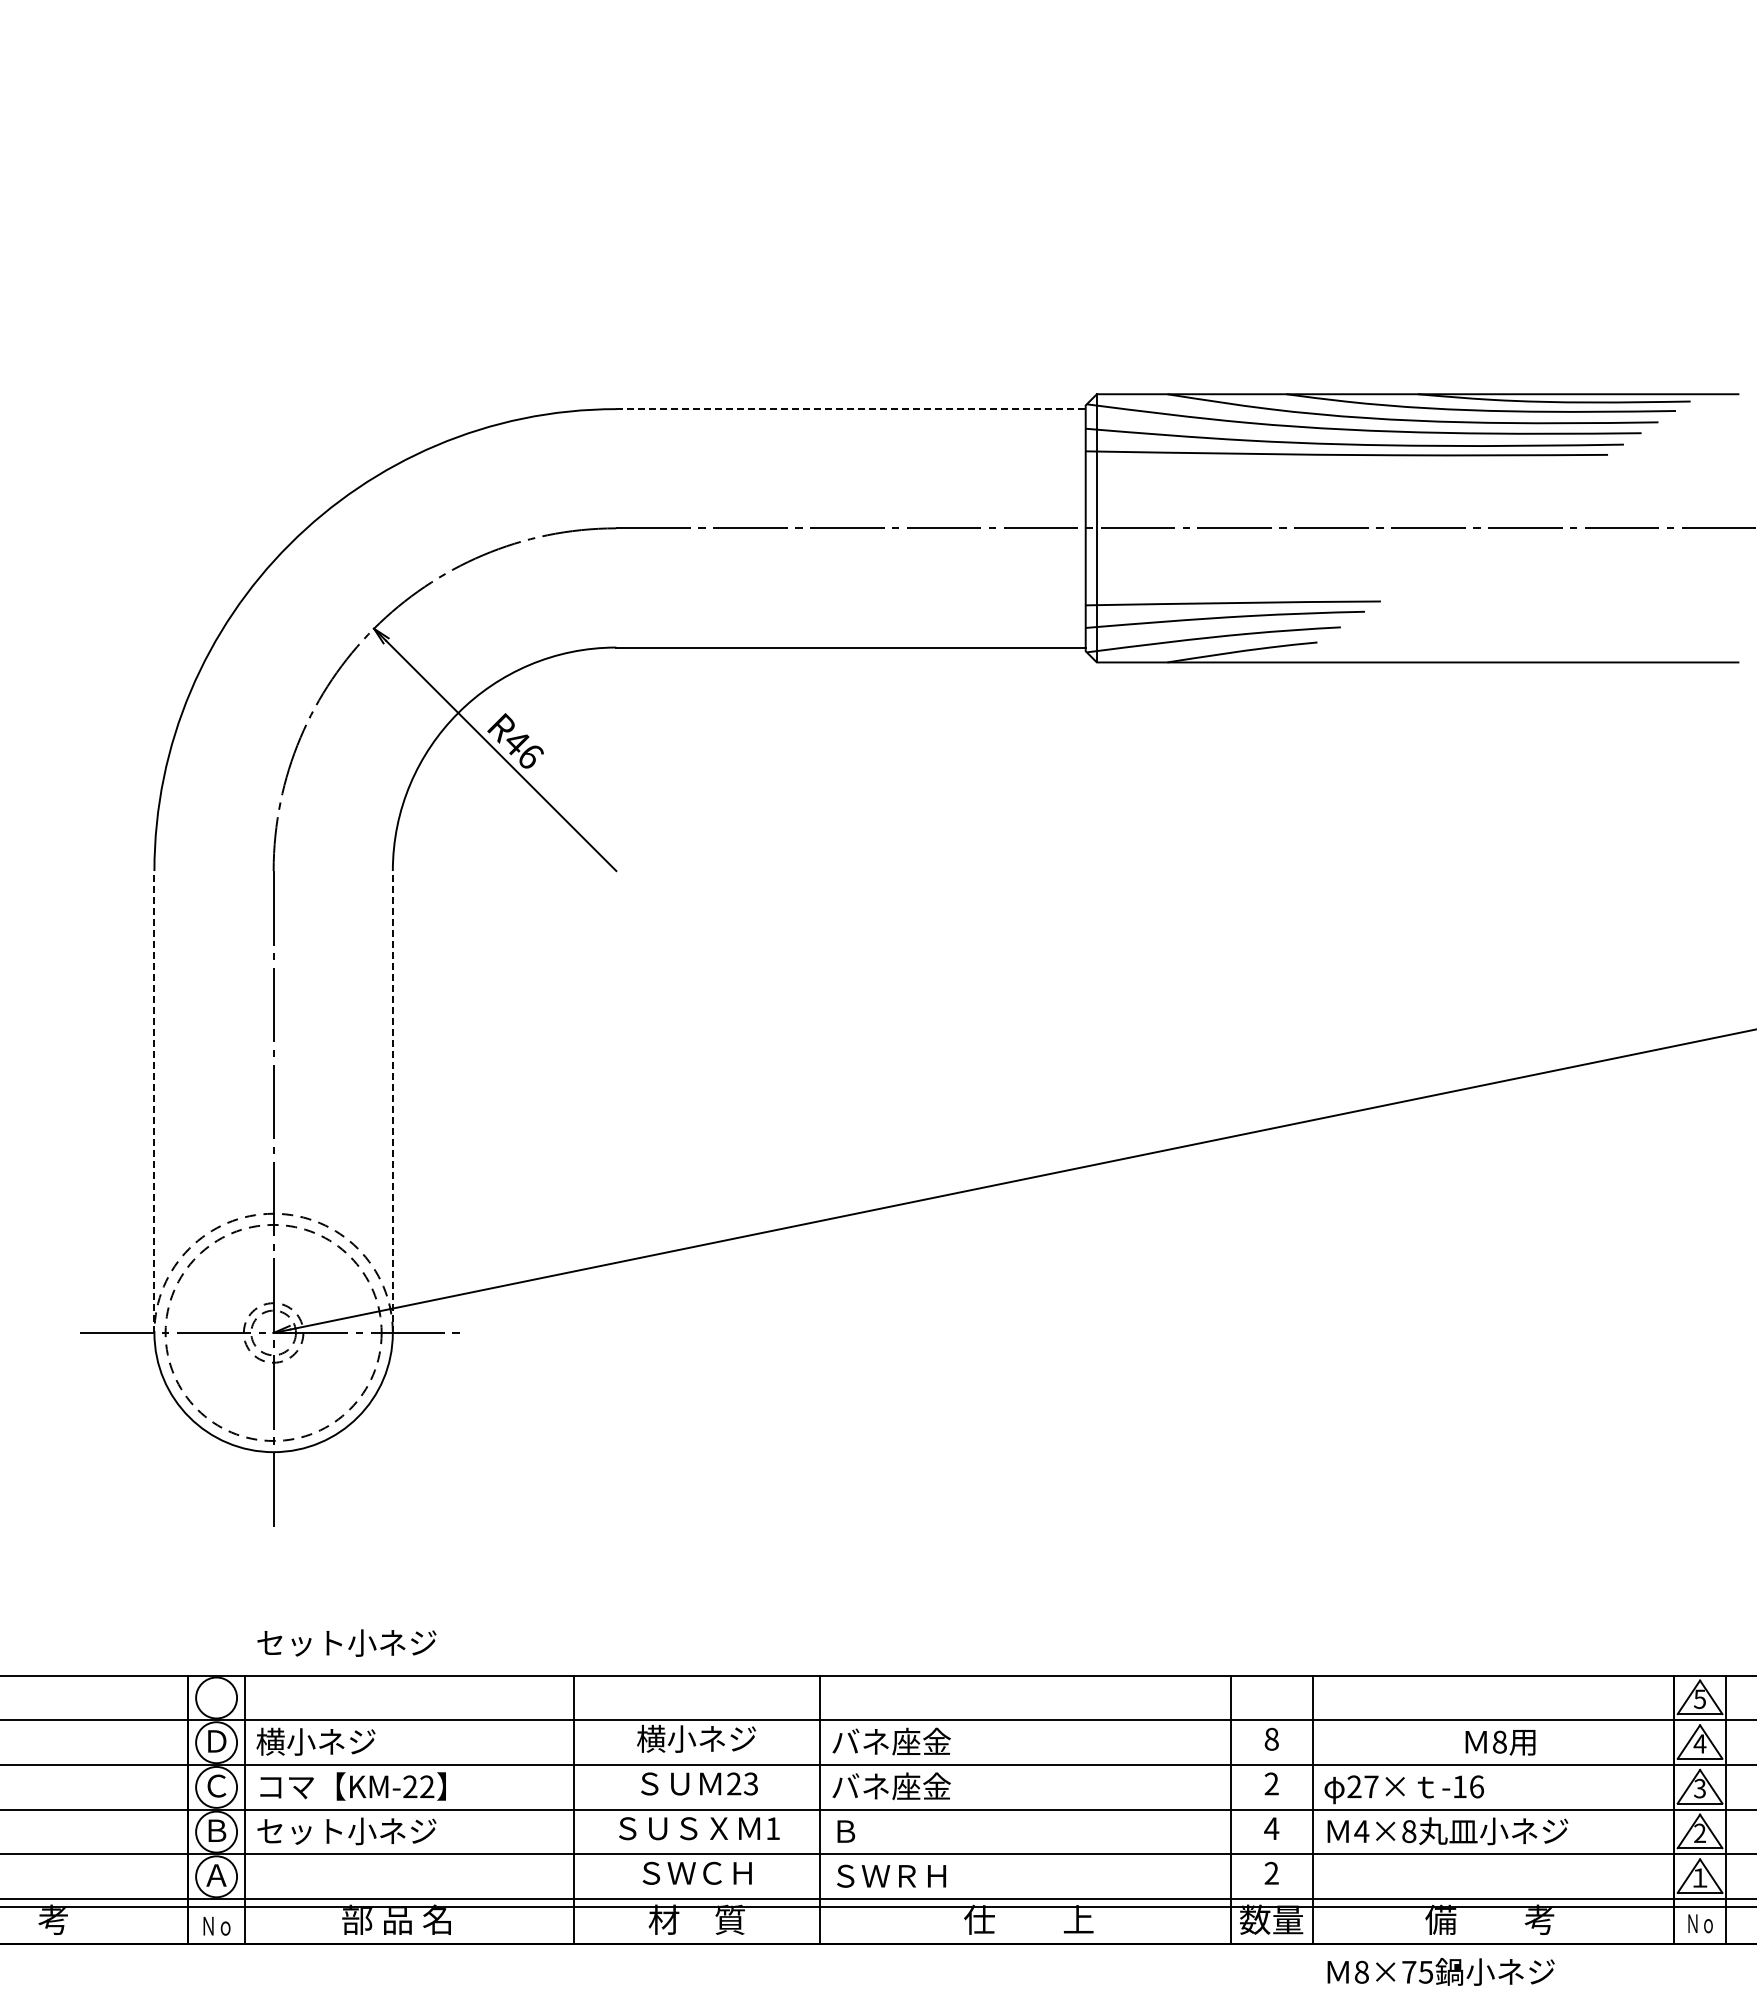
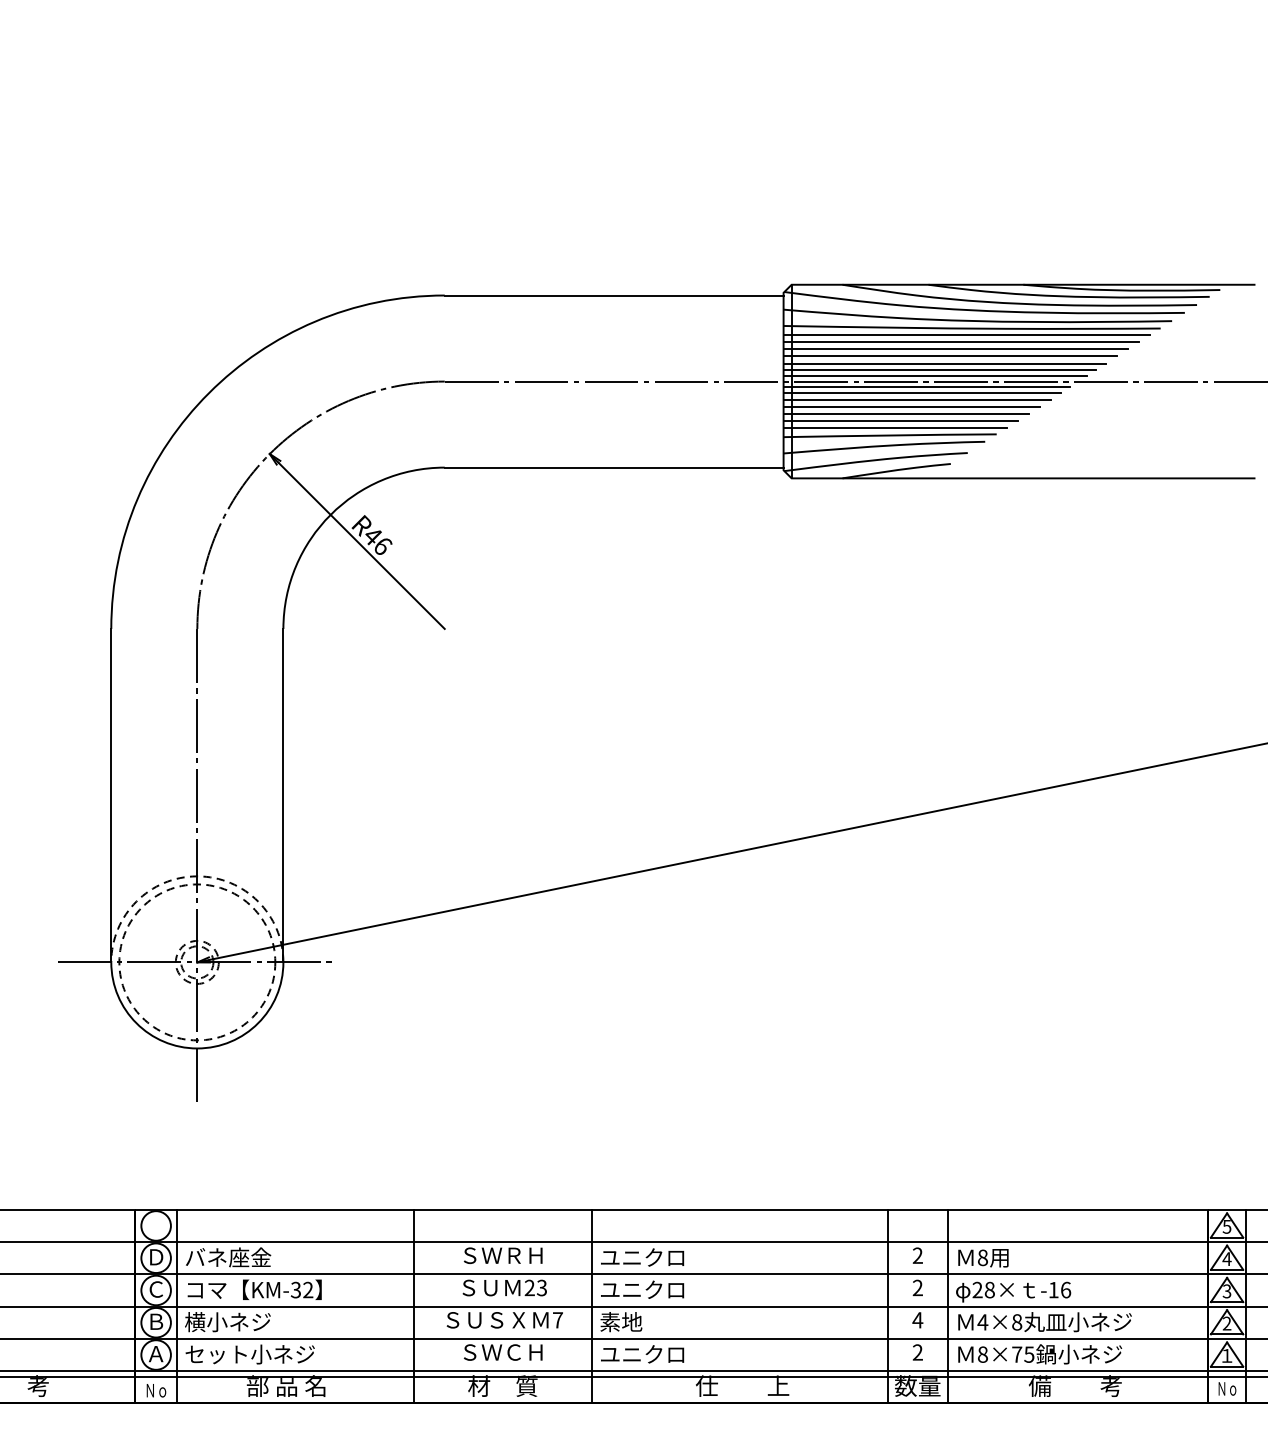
line: (851, 409) -> (614, 295), dashed -> solid
line: (1339, 464) -> (966, 335), added
line: (1331, 473) -> (961, 341), added
line: (1324, 483) -> (955, 349), added
line: (1316, 493) -> (950, 356), added
line: (1308, 503) -> (944, 363), added
line: (1302, 512) -> (940, 370), added
line: (1295, 521) -> (935, 376), added
line: (1284, 535) -> (927, 386), added
line: (1277, 544) -> (922, 393), added
line: (1270, 553) -> (916, 399), added
line: (1262, 563) -> (911, 406), added
line: (1255, 572) -> (906, 413), added
line: (1247, 582) -> (900, 420), added
line: (1239, 592) -> (894, 427), added
line: (154, 1102) -> (111, 796), dashed -> solid
line: (392, 1102) -> (283, 796), dashed -> solid
text: (346, 1642) -> (249, 1354), moved
text: (696, 1738) -> (502, 1255), 横小ネジ -> ＳＷＲＨ
text: (1271, 1738) -> (917, 1255), 8 -> 2
text: (316, 1741) -> (228, 1257), 横小ネジ -> バネ座金
text: (891, 1741) -> (643, 1257), バネ座金 -> ユニクロ
text: (1500, 1742) -> (983, 1258), moved
text: (410, 1786) -> (296, 1289), KM-22 -> KM-32
text: (891, 1786) -> (643, 1289), バネ座金 -> ユニクロ
text: (1371, 1786) -> (989, 1289), 27× -> 28×
text: (773, 1828) -> (558, 1320), 1 -> 7
text: (346, 1831) -> (249, 1322), セット小ネジ -> 横小ネジ
text: (861, 1831) -> (621, 1322), Ｂ -> 素地
text: (889, 1875) -> (641, 1354), ＳＷＲＨ -> ユニクロ
text: (1440, 1971) -> (1039, 1354), moved

